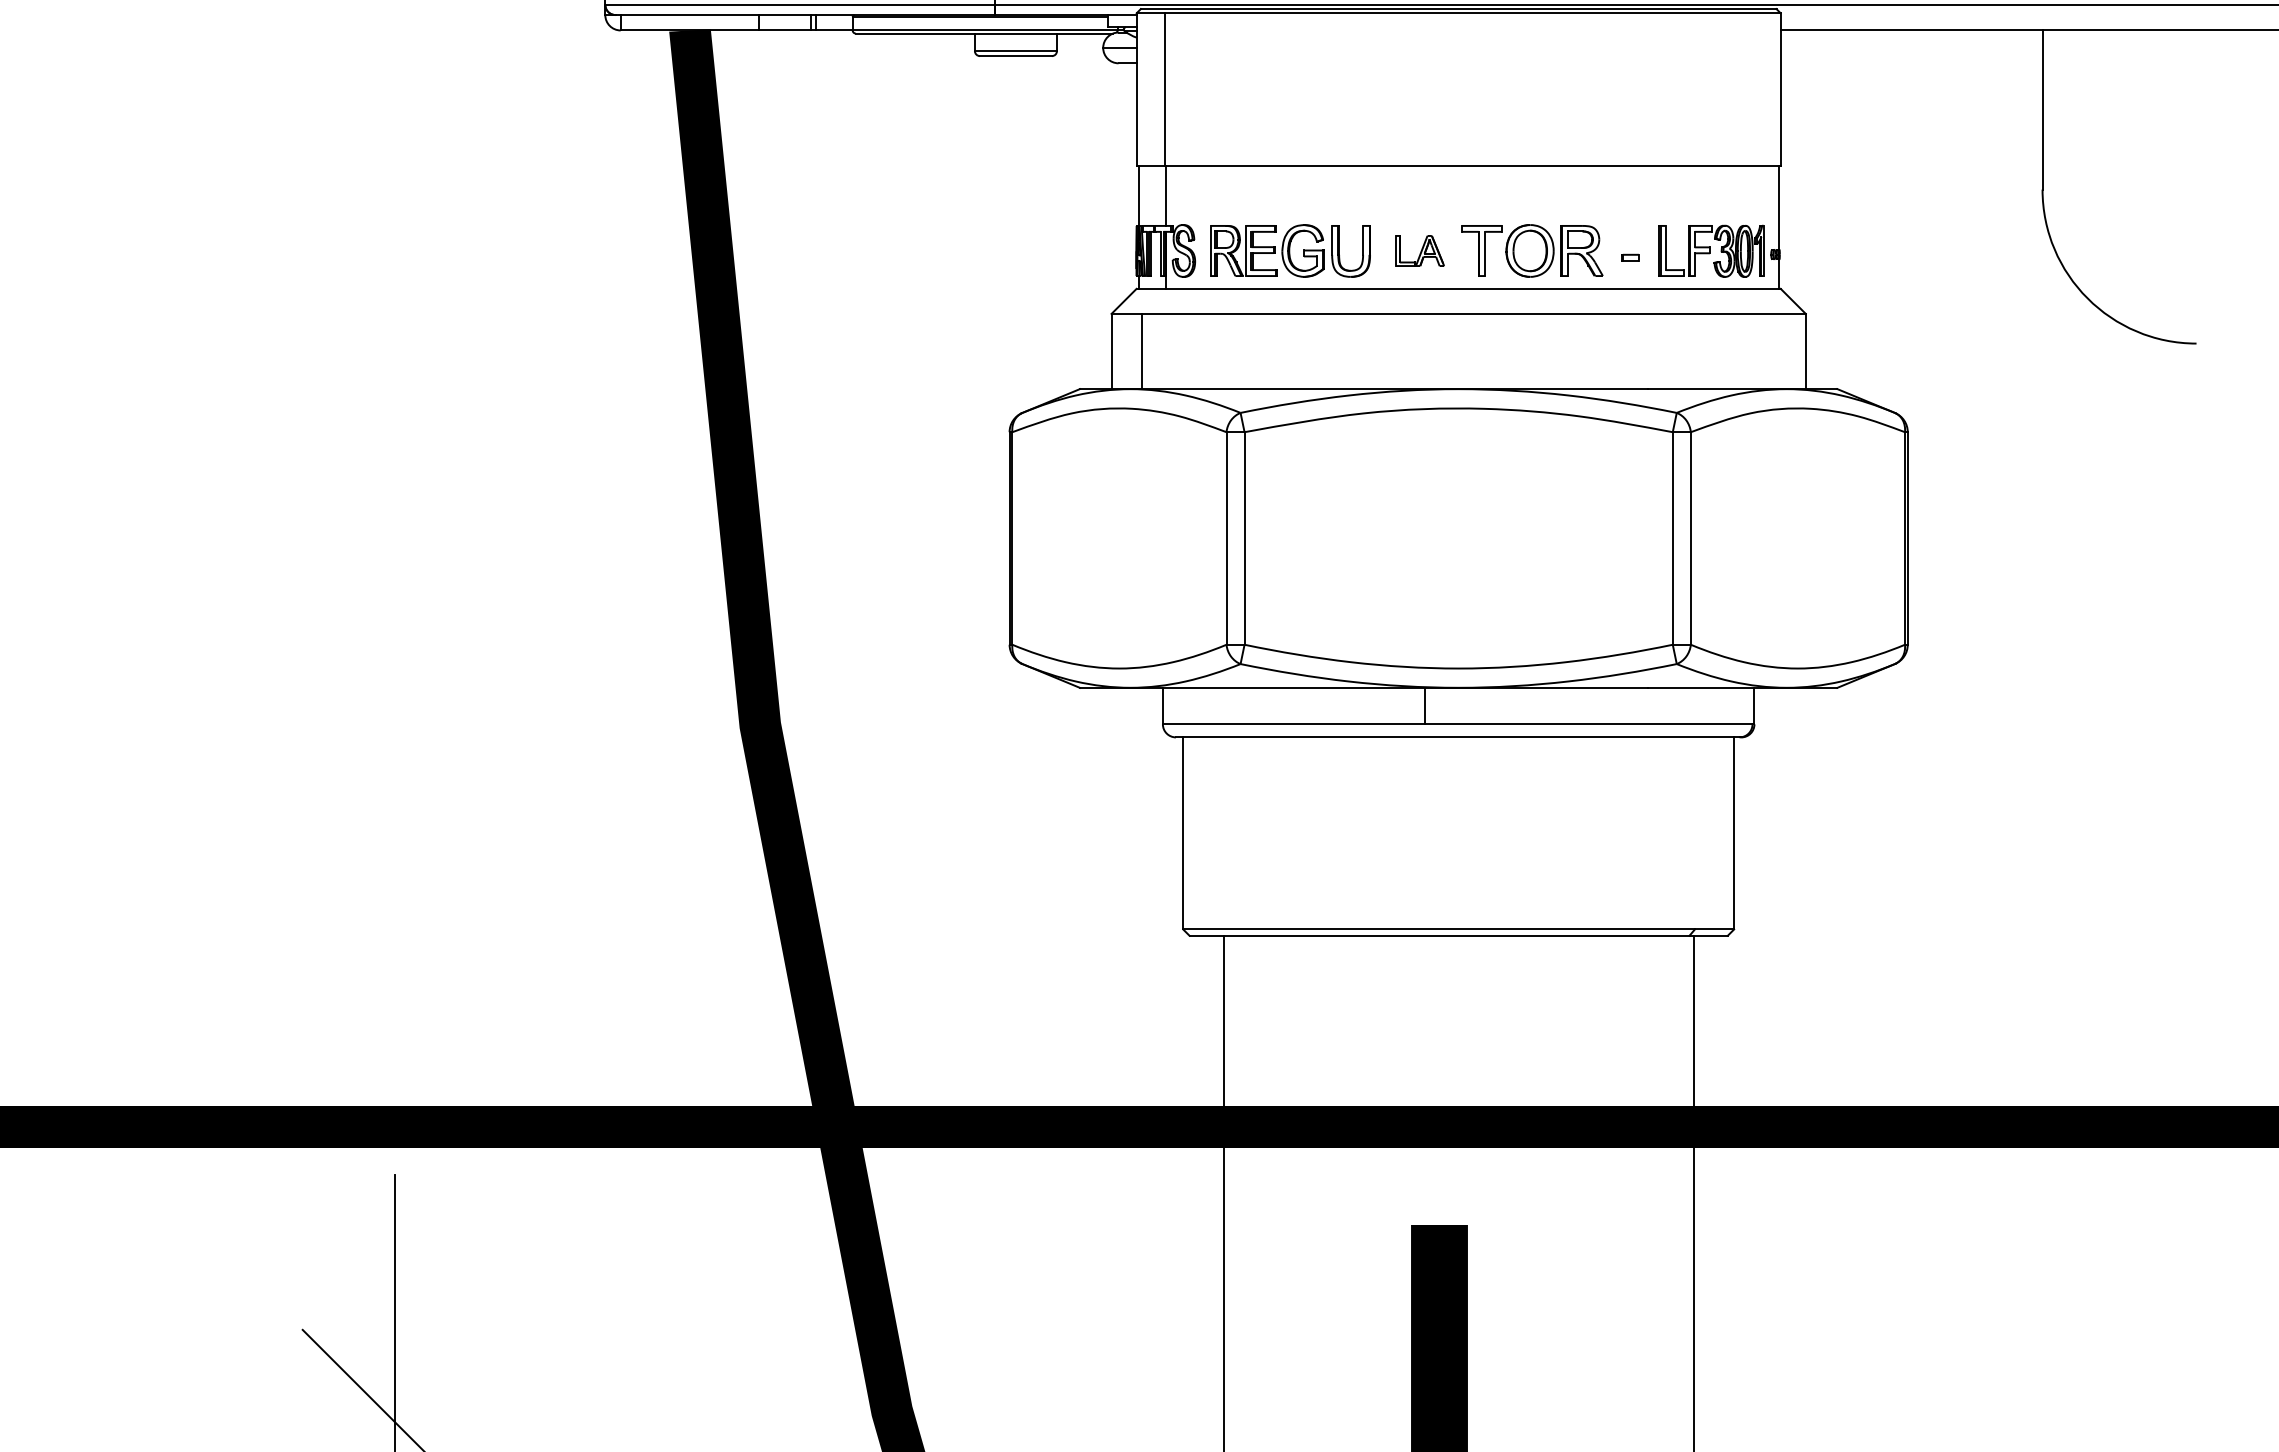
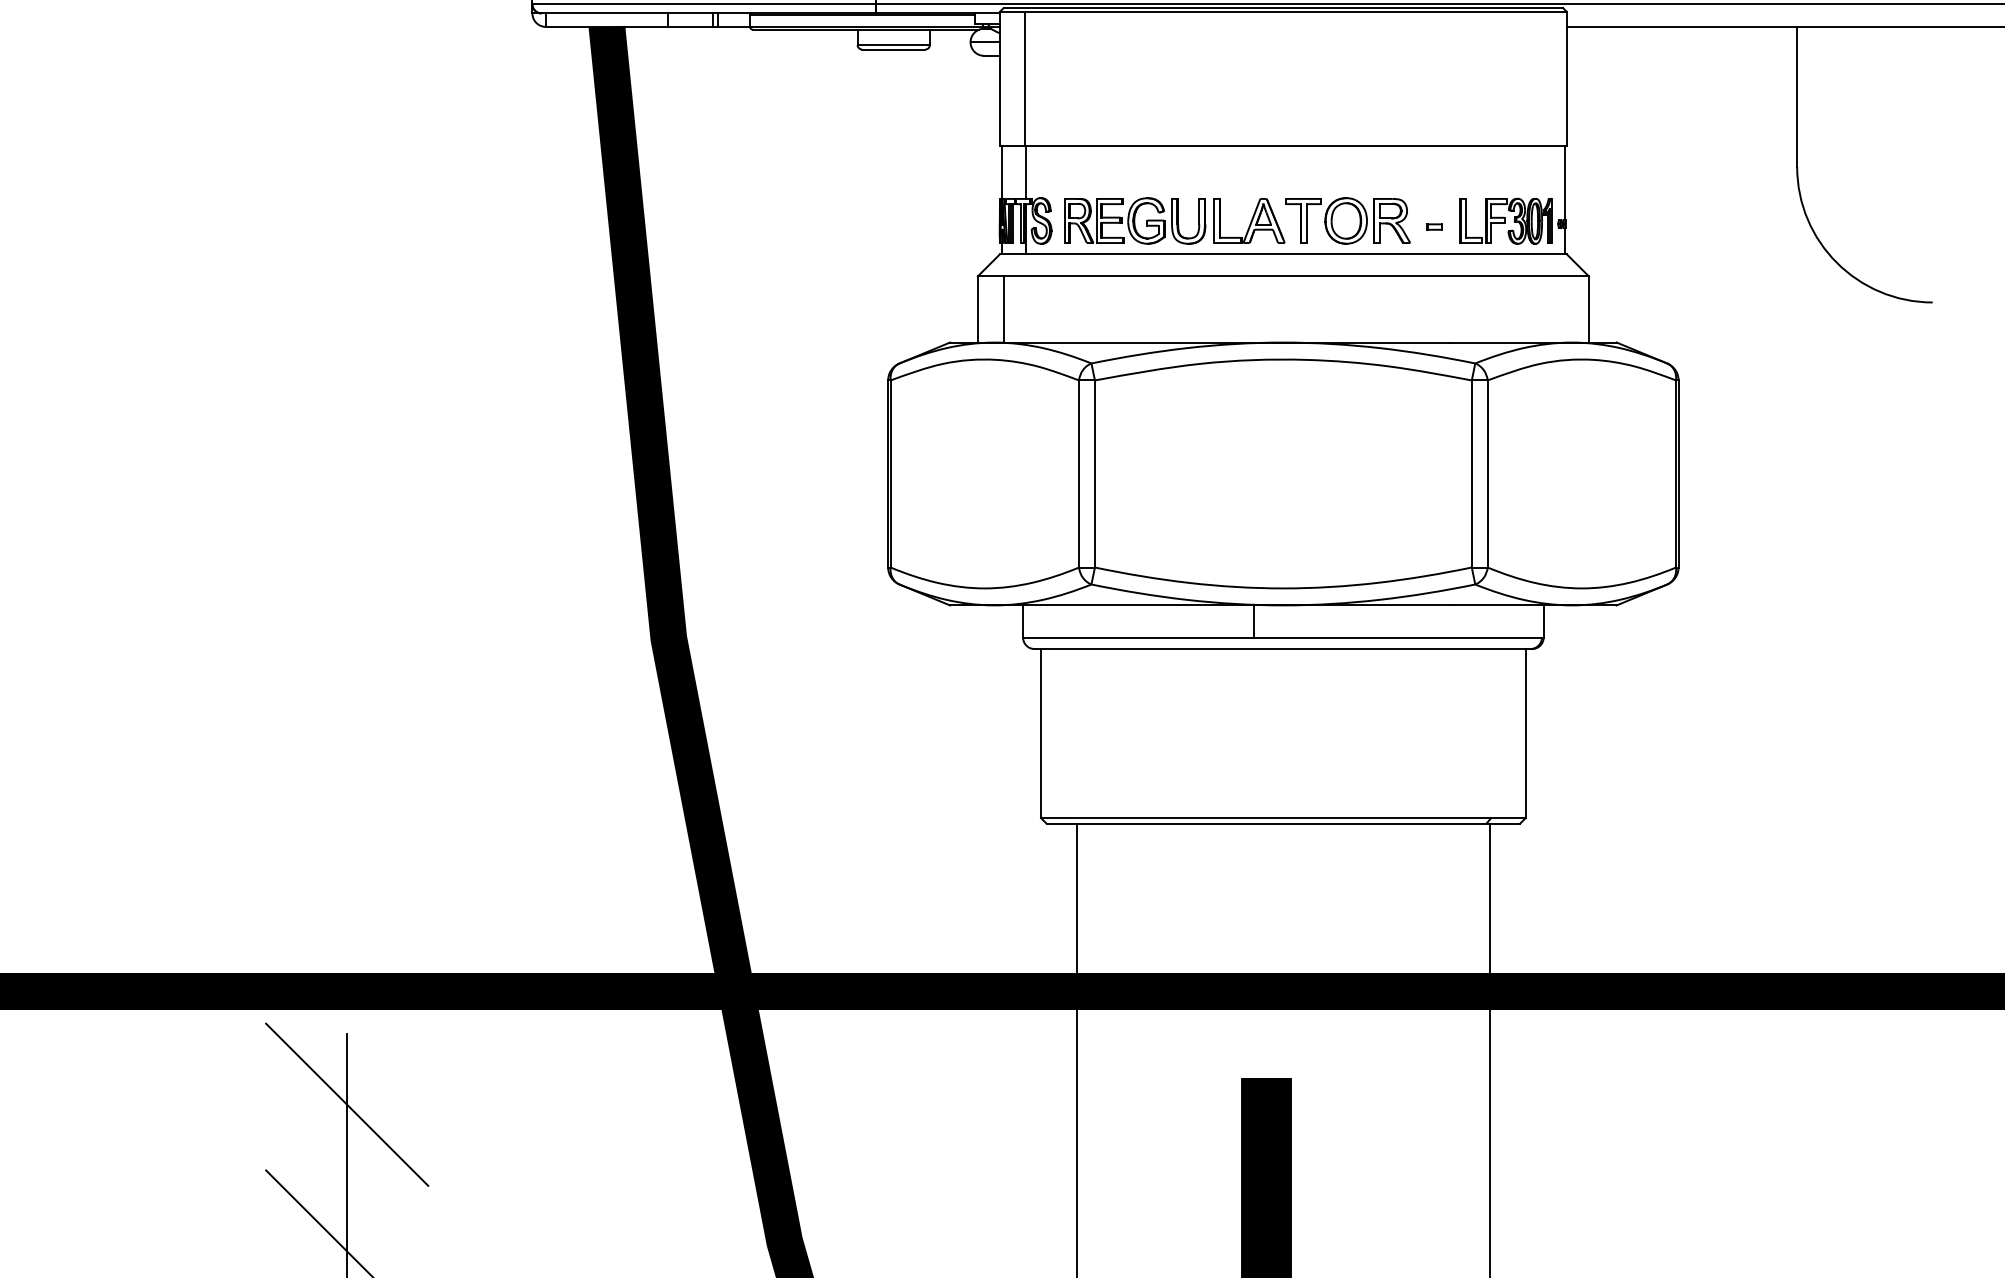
part: (1419, 250) -> (1248, 220), size x1.67
line: (394, 1255) -> (346, 1104), added

